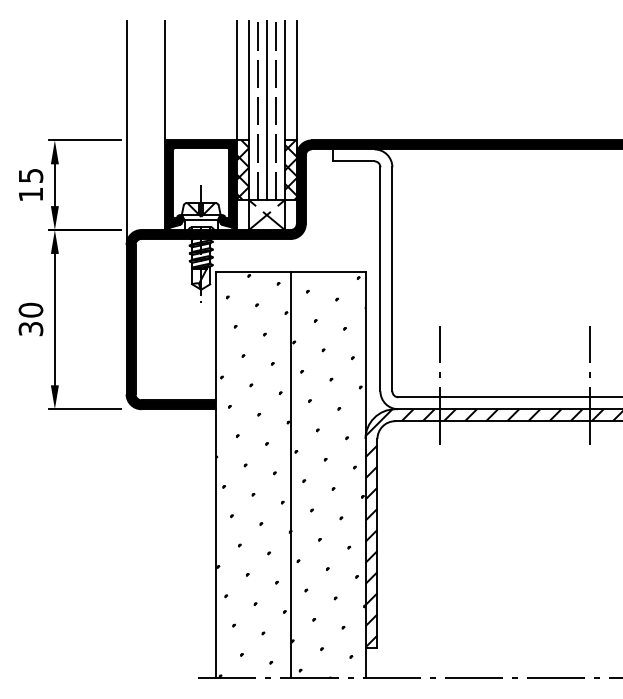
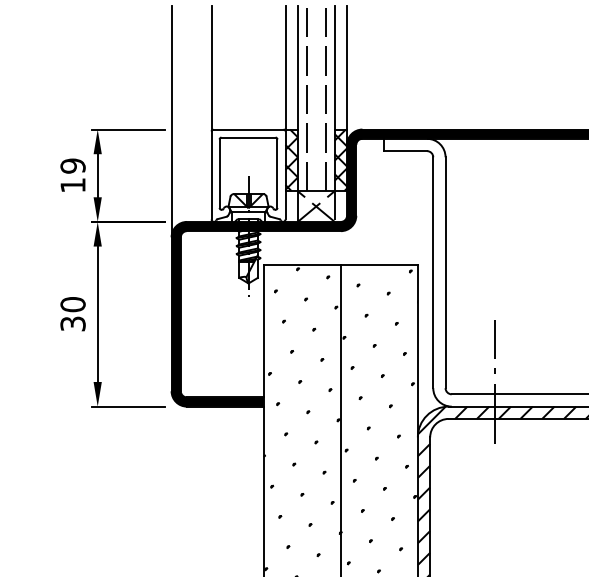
line: (266, 110) -> (315, 98), removed
text: (30, 175) -> (72, 165), 15 -> 19
fill: (201, 184) -> (248, 174), removed

